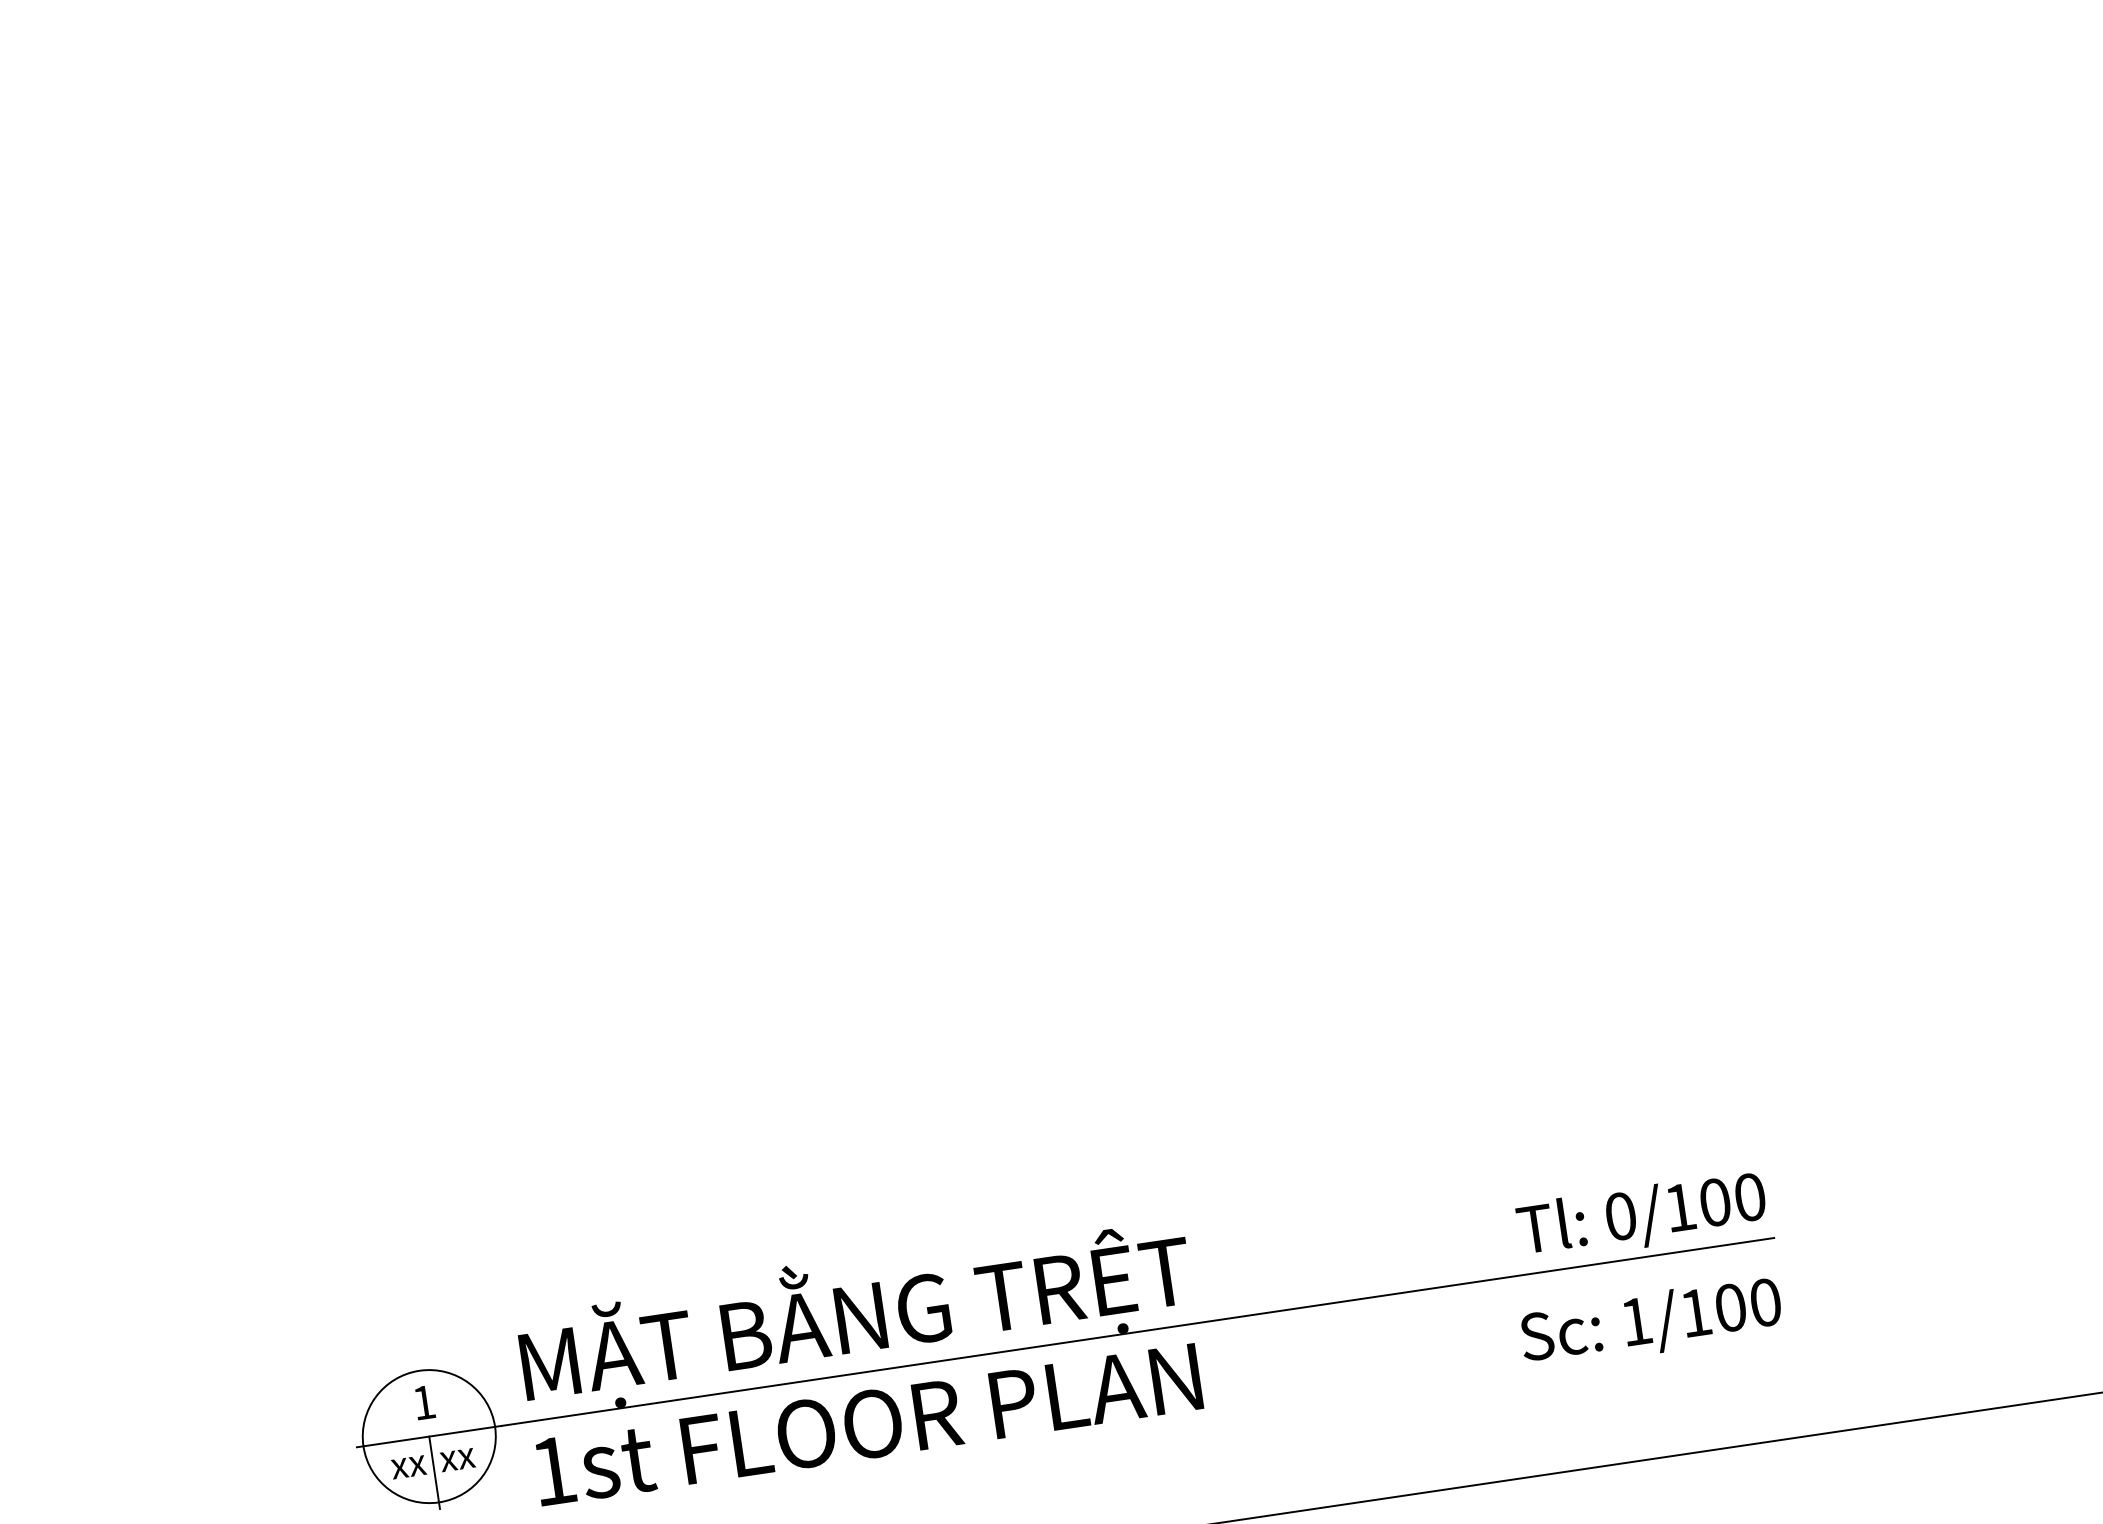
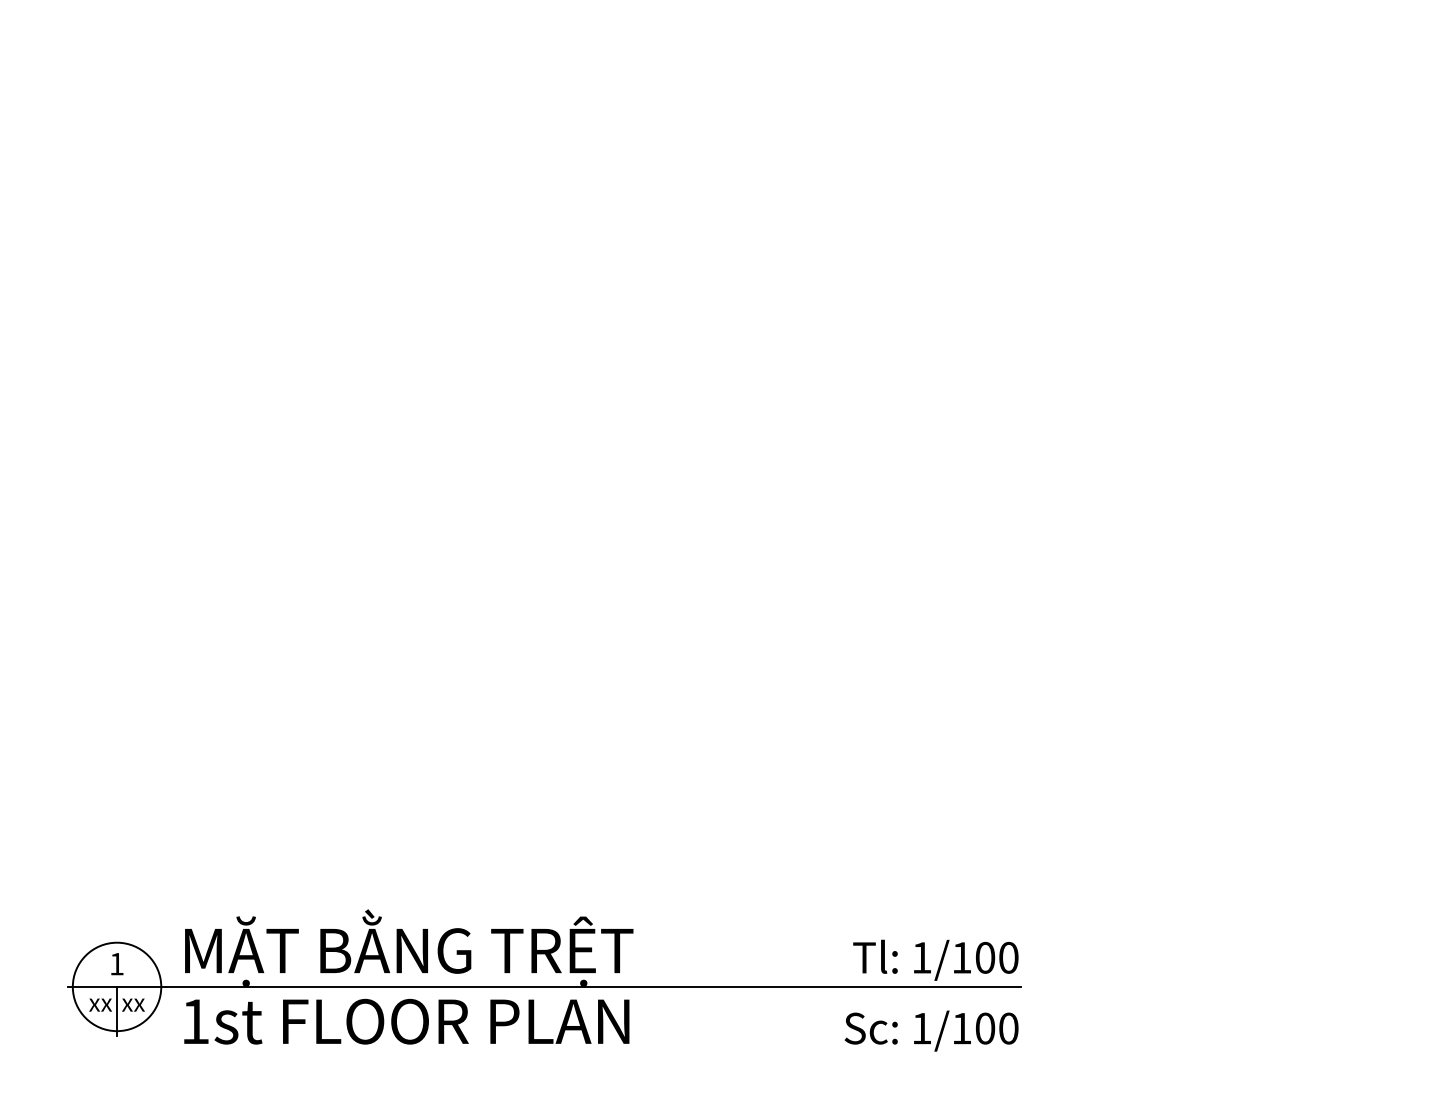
text: (1620, 1215) -> (921, 957), 0/100 -> 1/100

